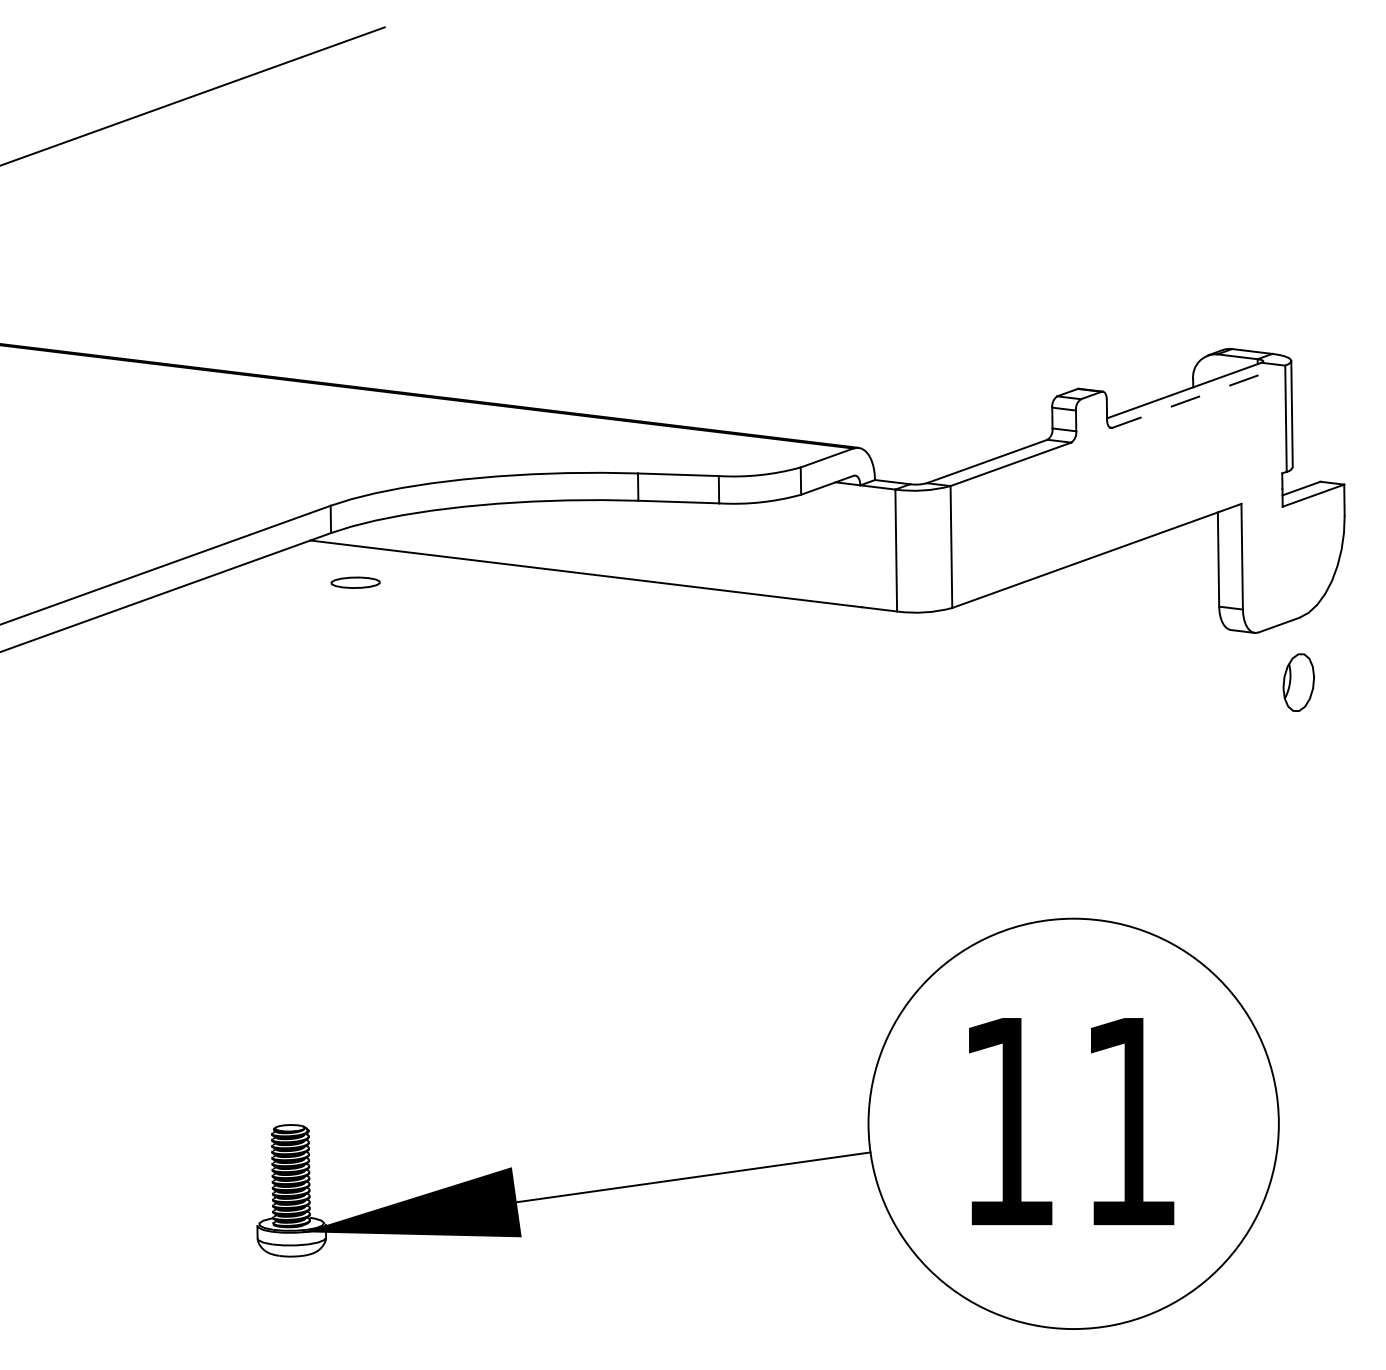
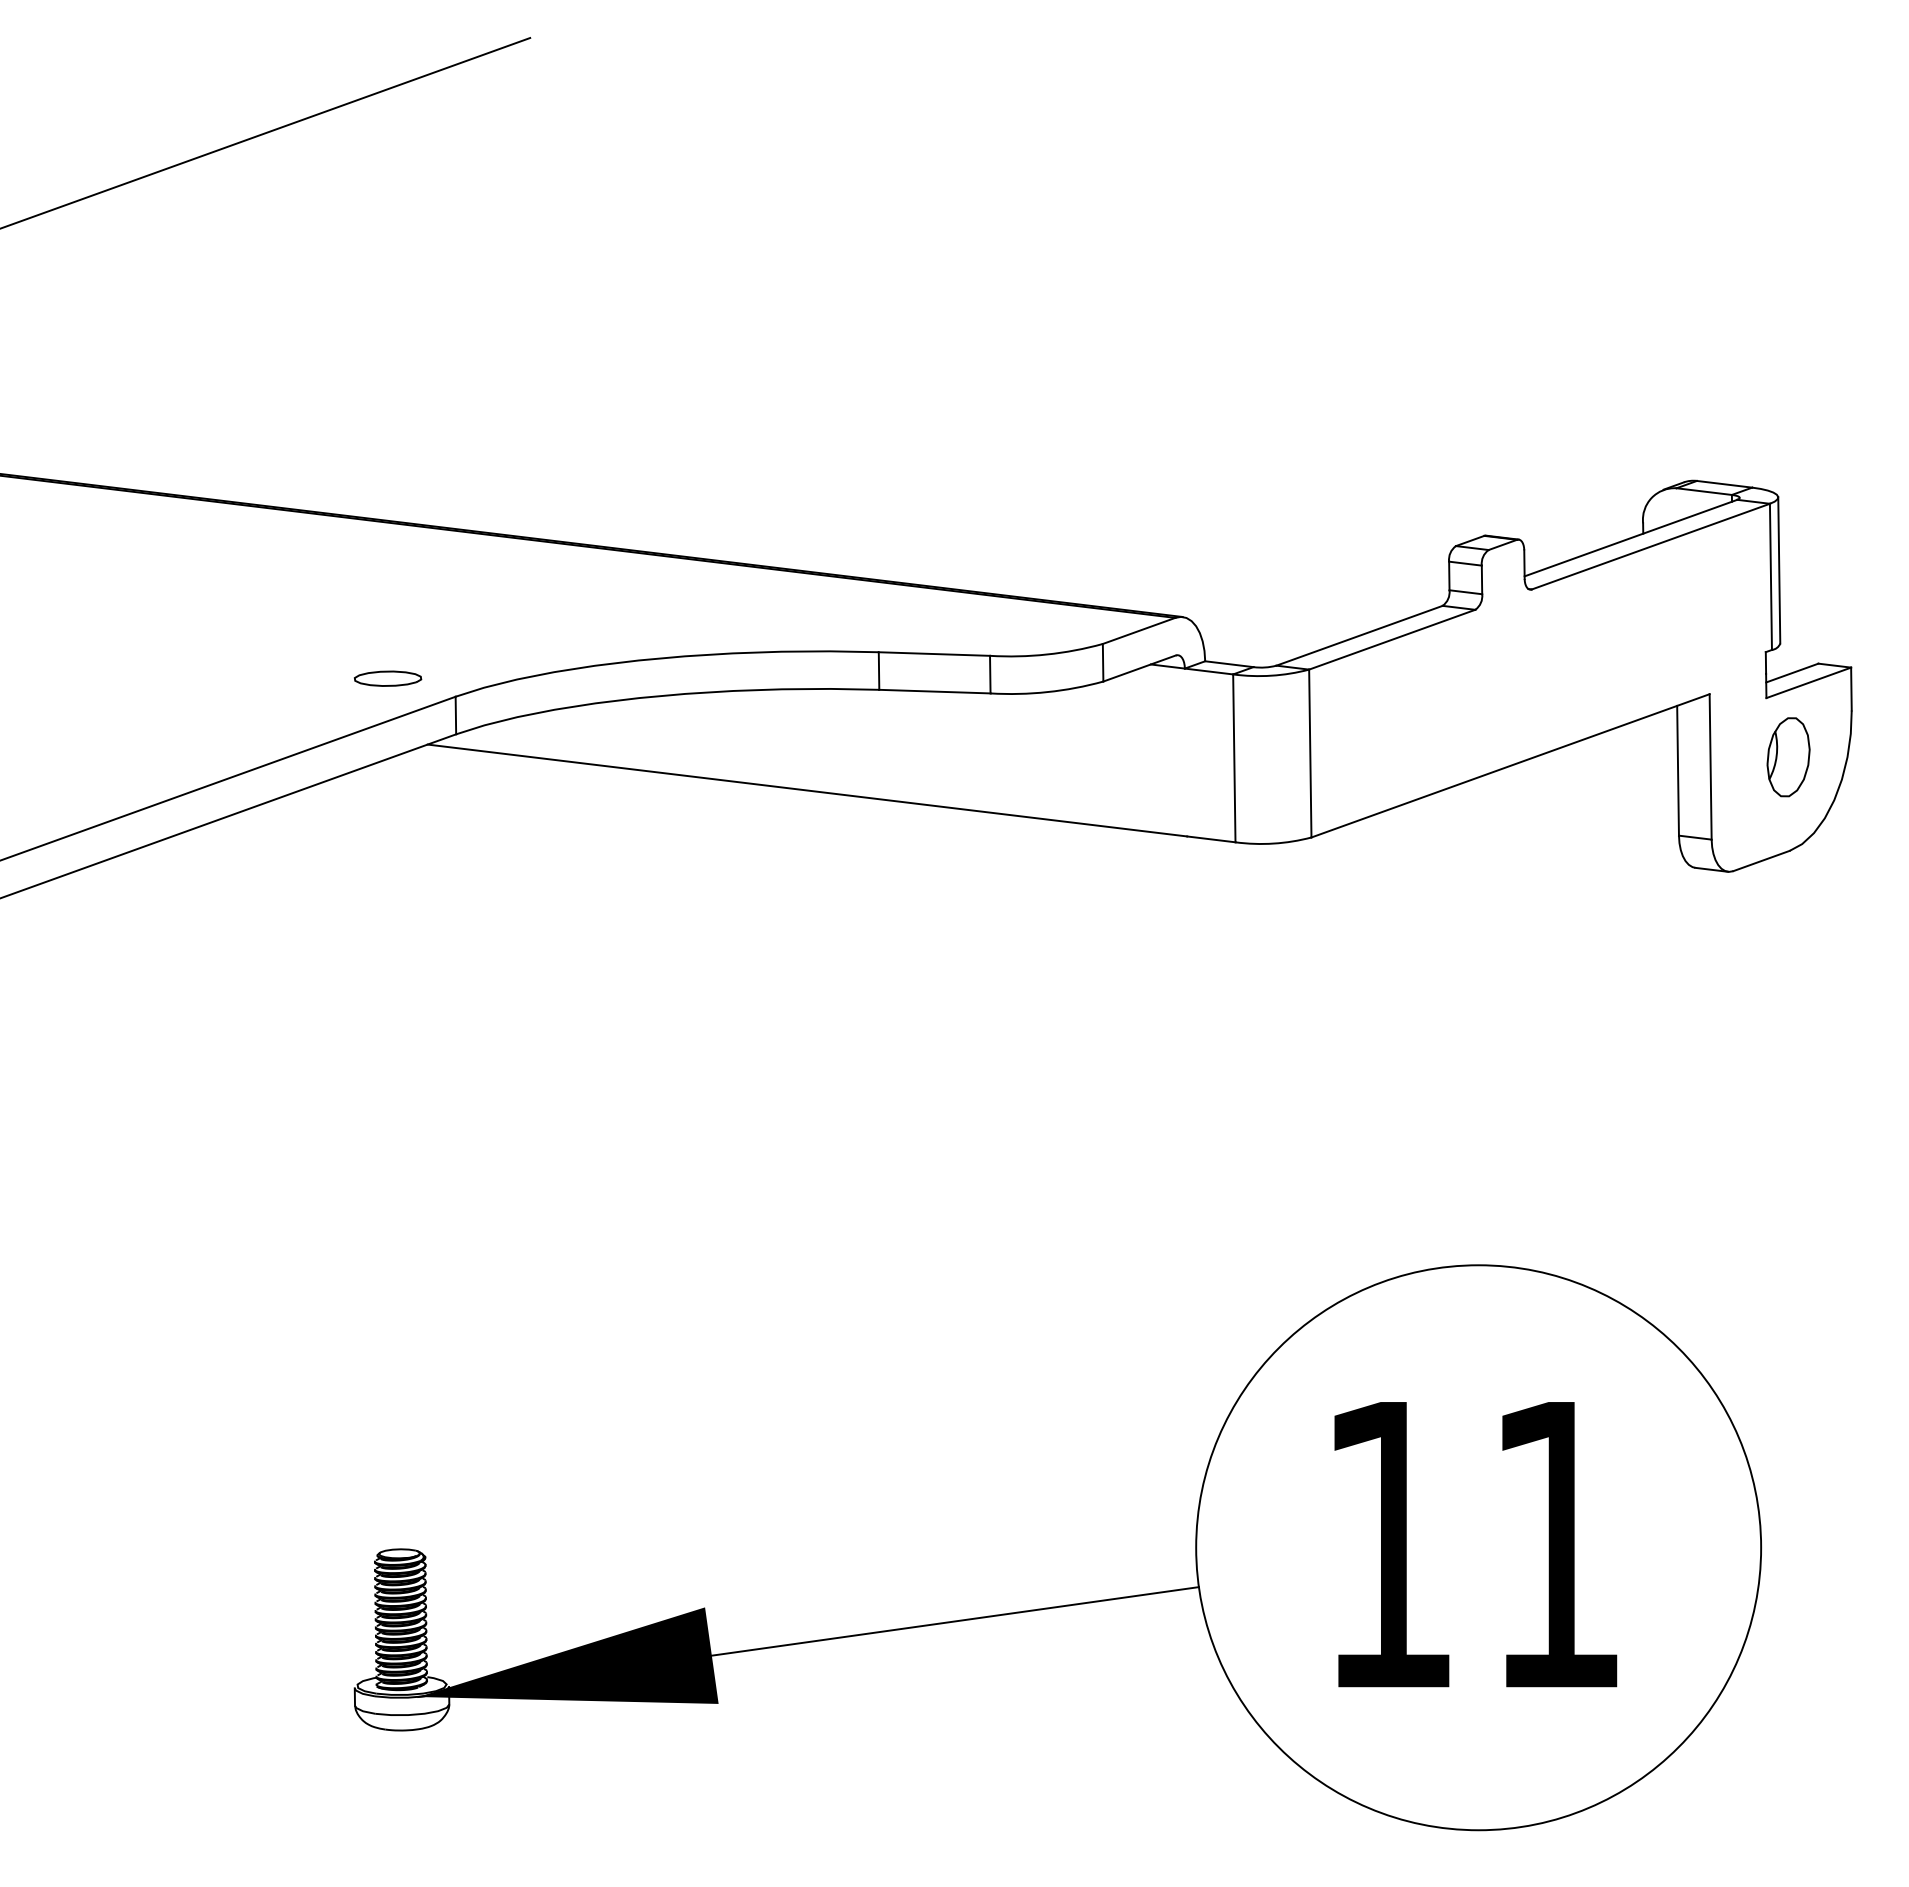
line: (1199, 396) -> (1651, 546), dashed -> solid
part: (355, 582) -> (388, 678), moved
part: (1298, 682) -> (1788, 757), moved

